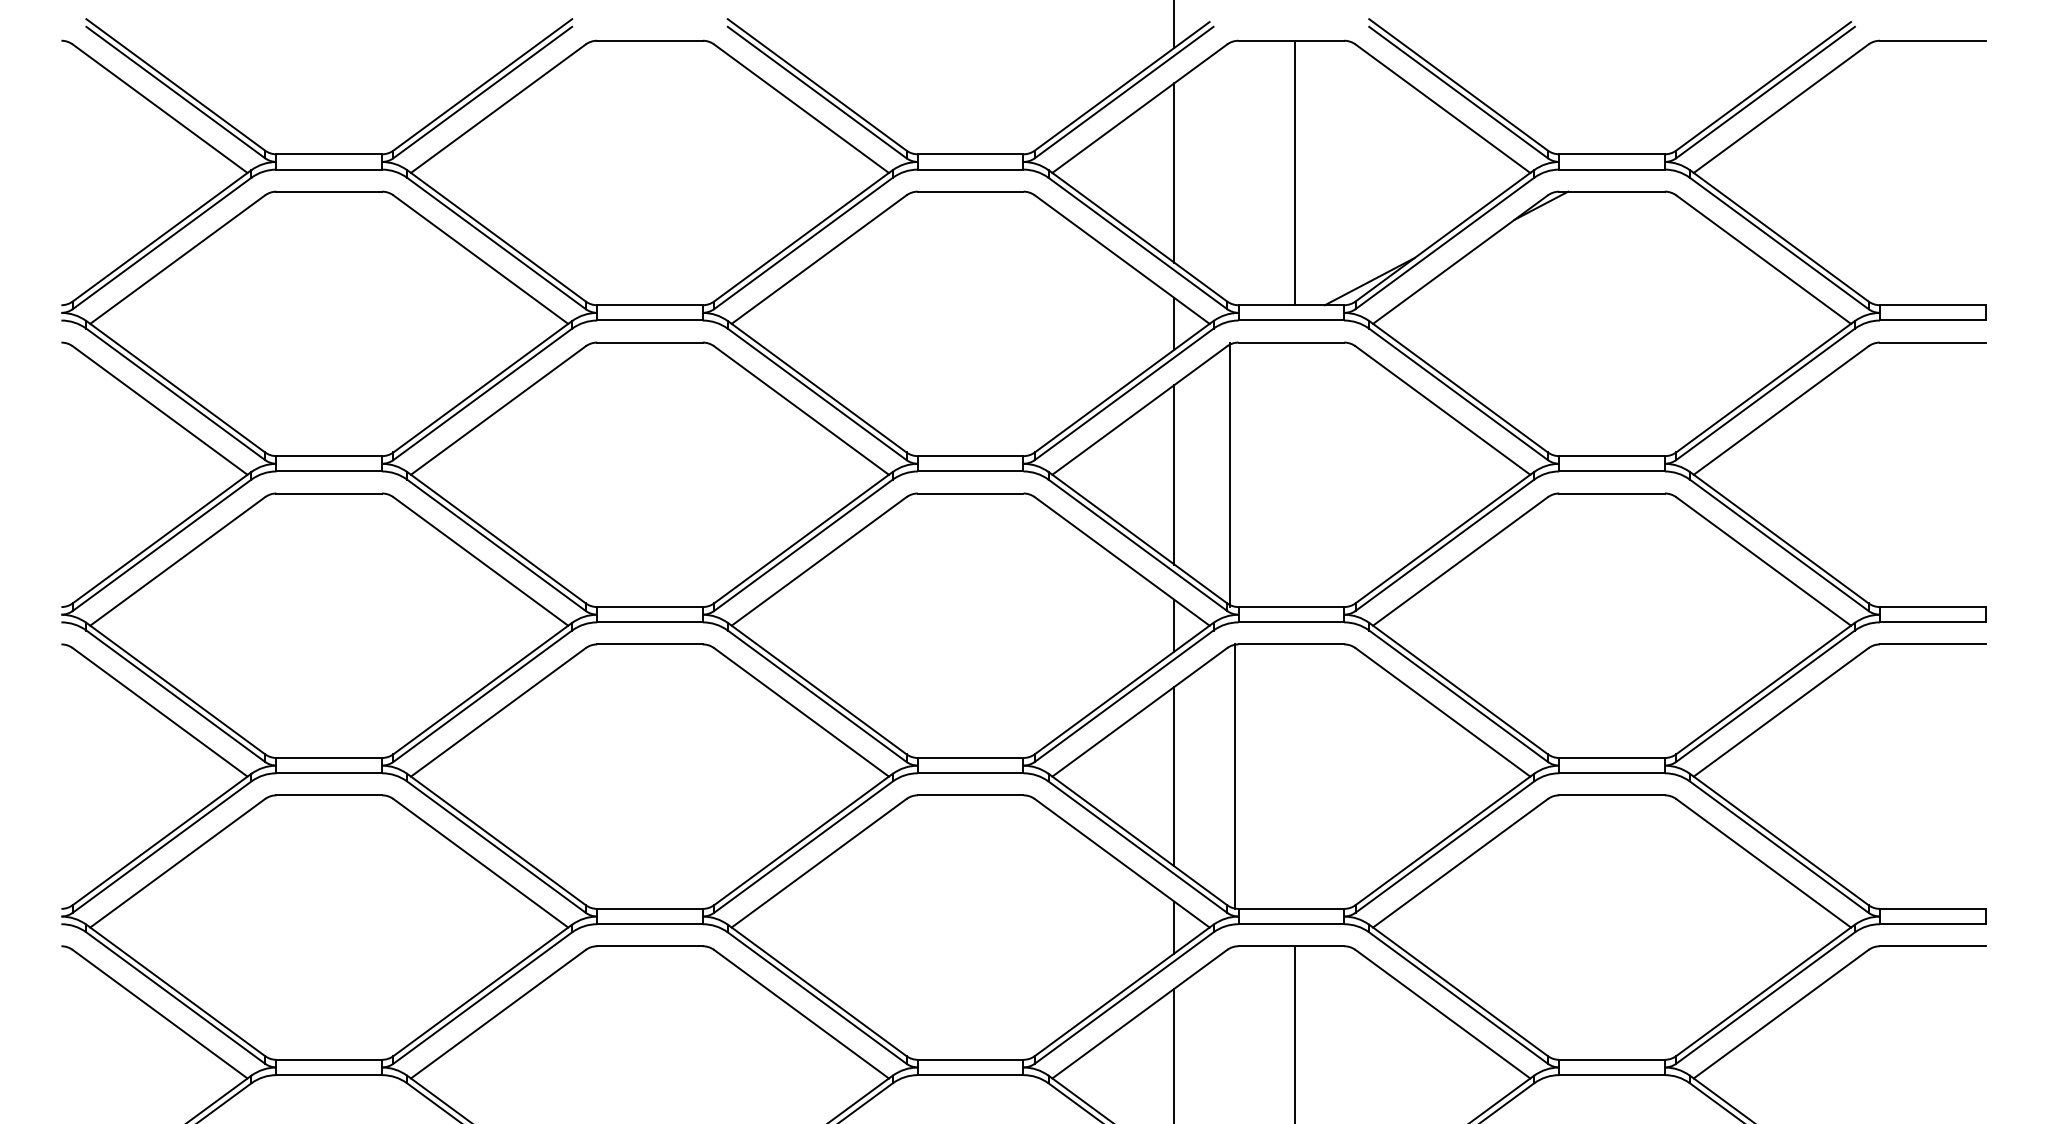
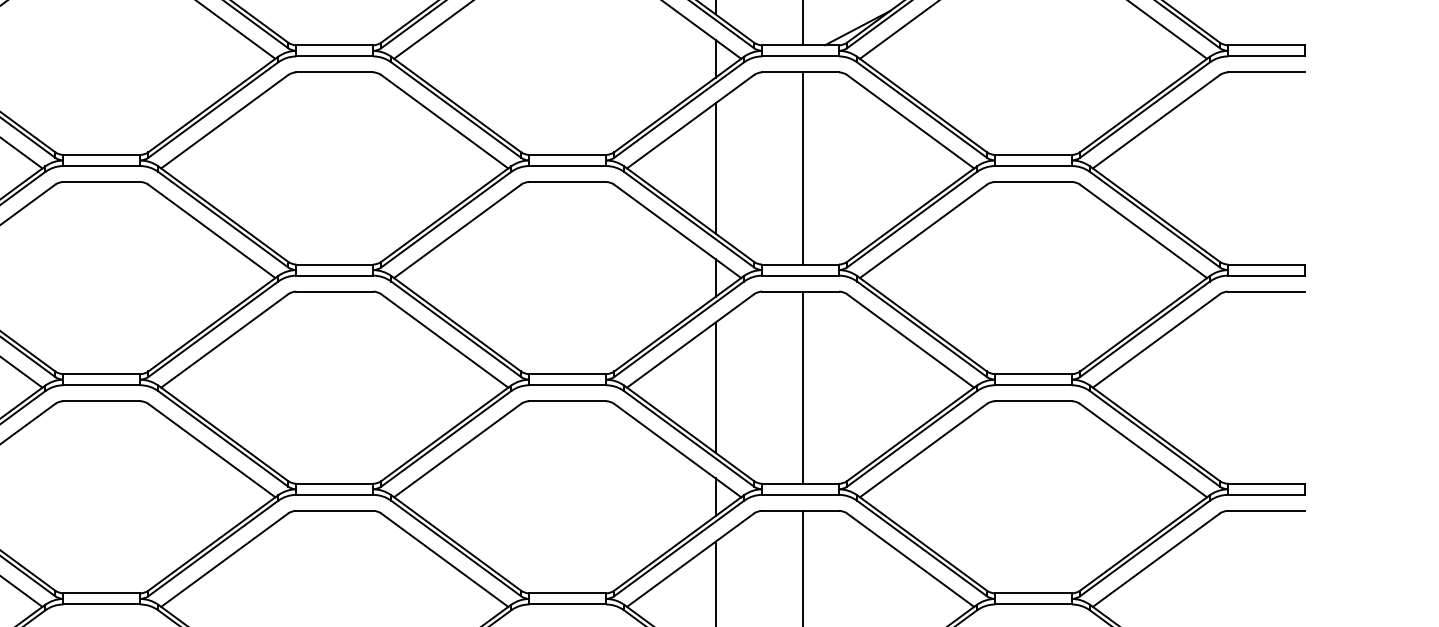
line: (1230, 474) -> (803, 168), moved
line: (1235, 776) -> (803, 387), moved

